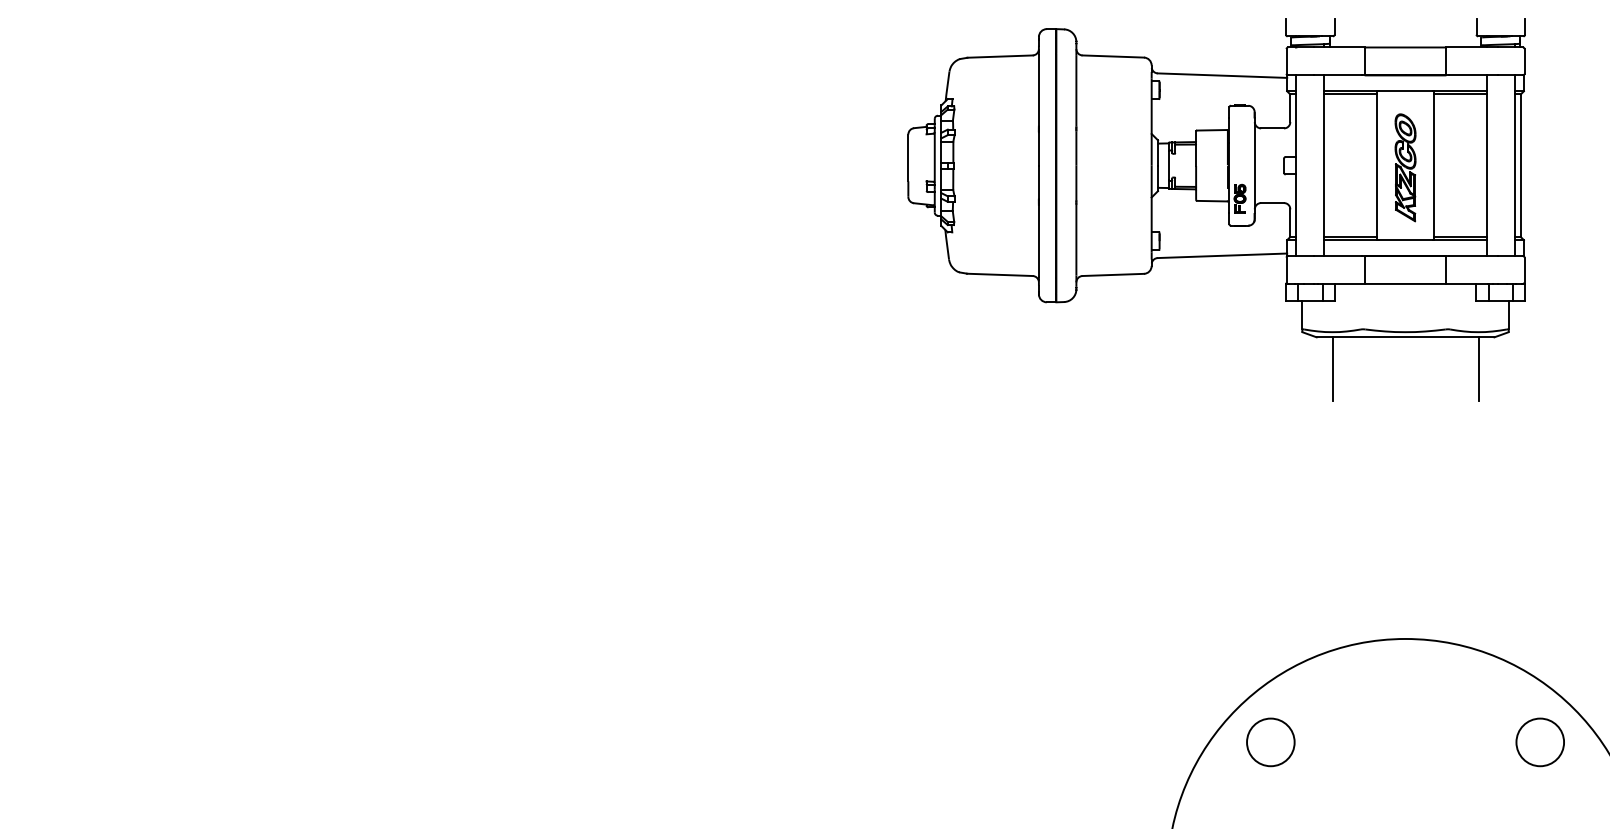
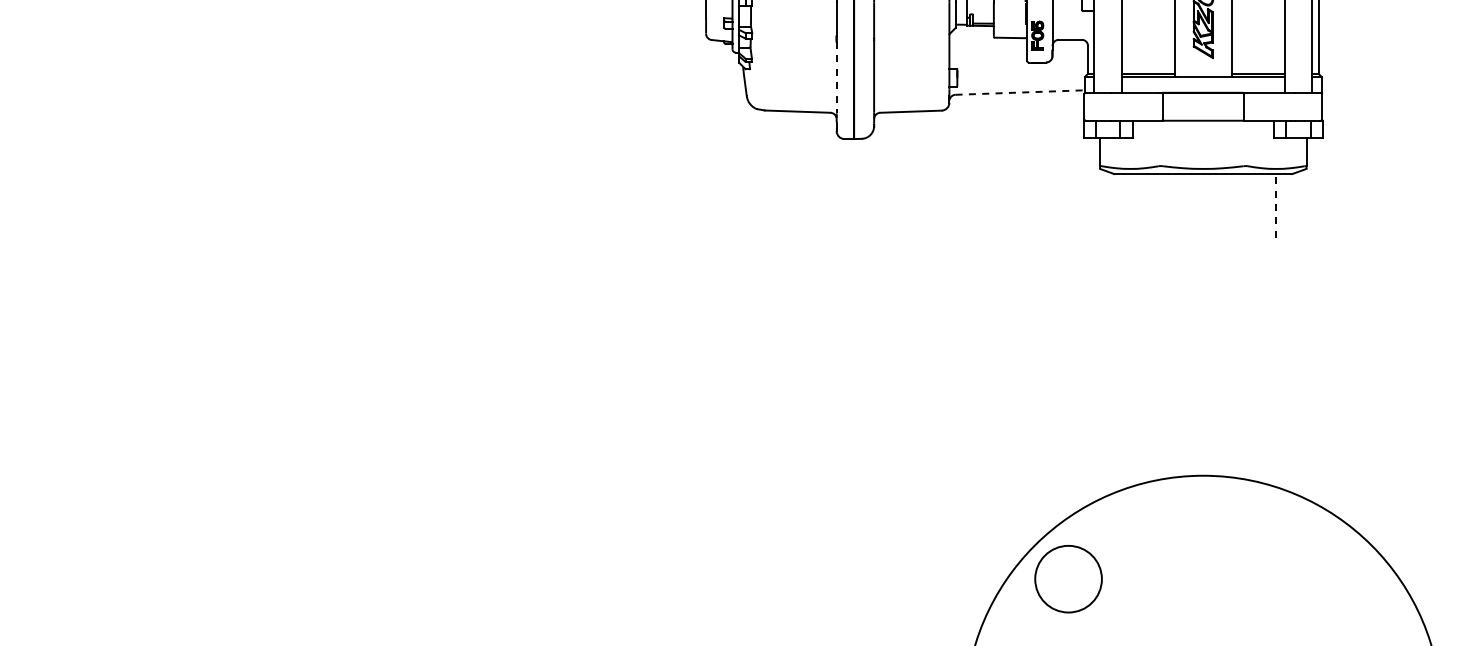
line: (1038, 240) -> (836, 77), solid -> dashed
line: (1222, 255) -> (1020, 92), solid -> dashed
line: (1332, 368) -> (1130, 205), removed
line: (1478, 369) -> (1276, 206), solid -> dashed
circle: (1270, 742) -> (1068, 579), size x1.4
circle: (1539, 742) -> (1337, 579), removed

